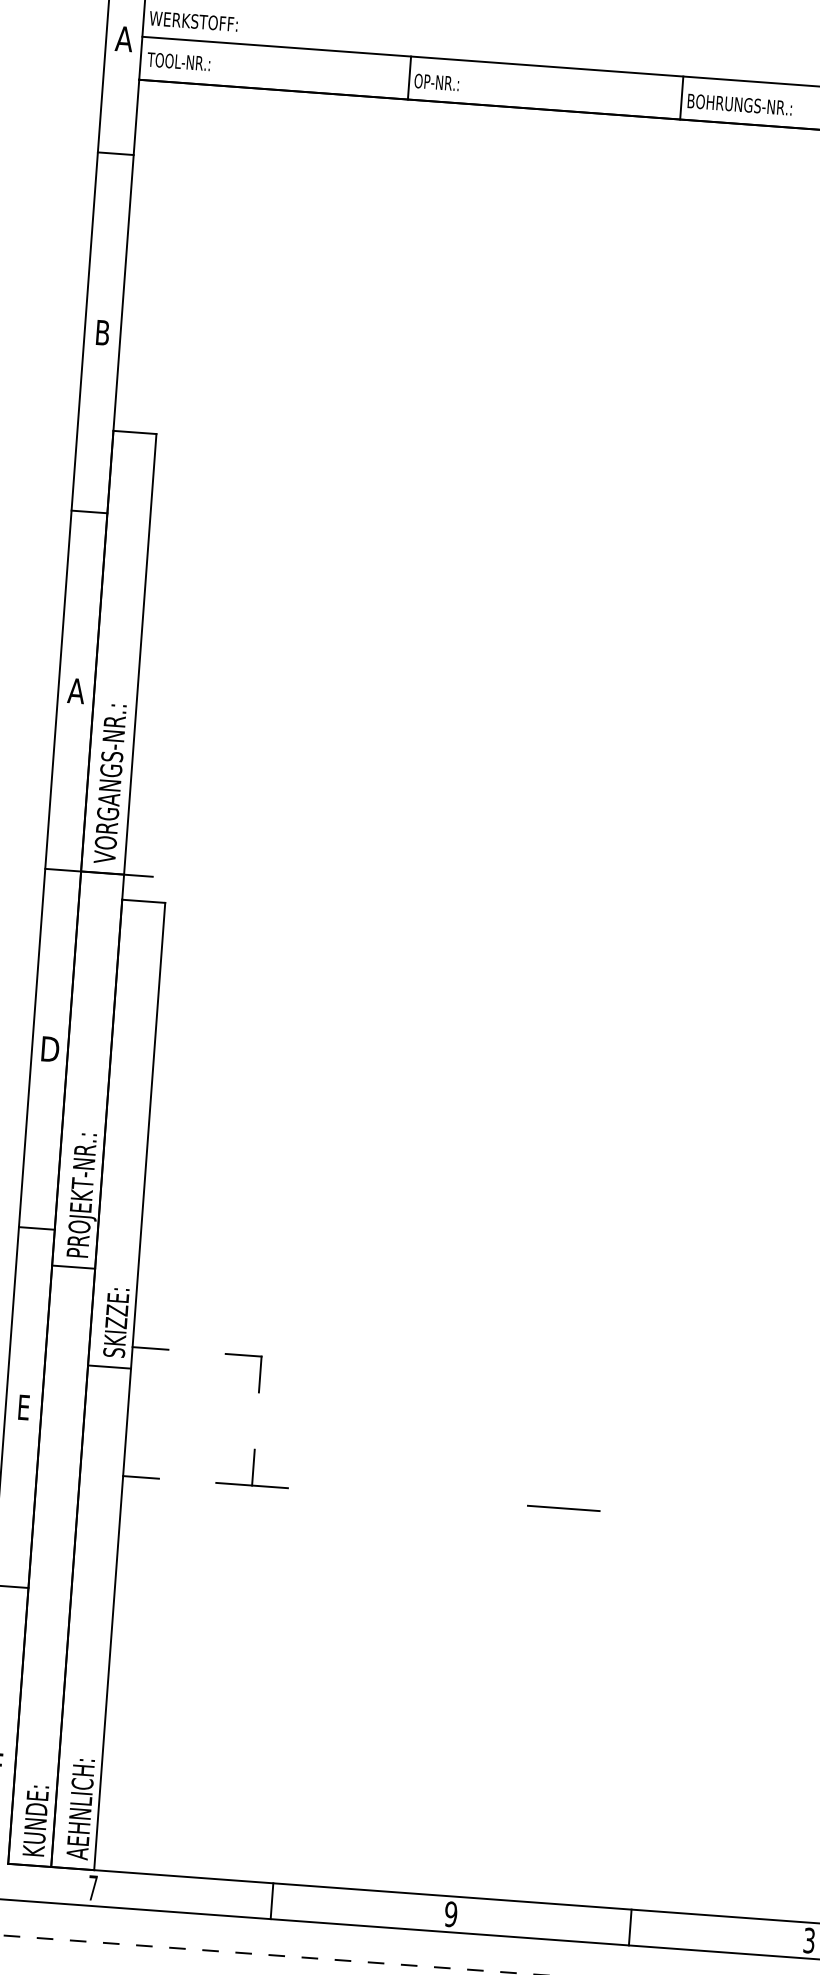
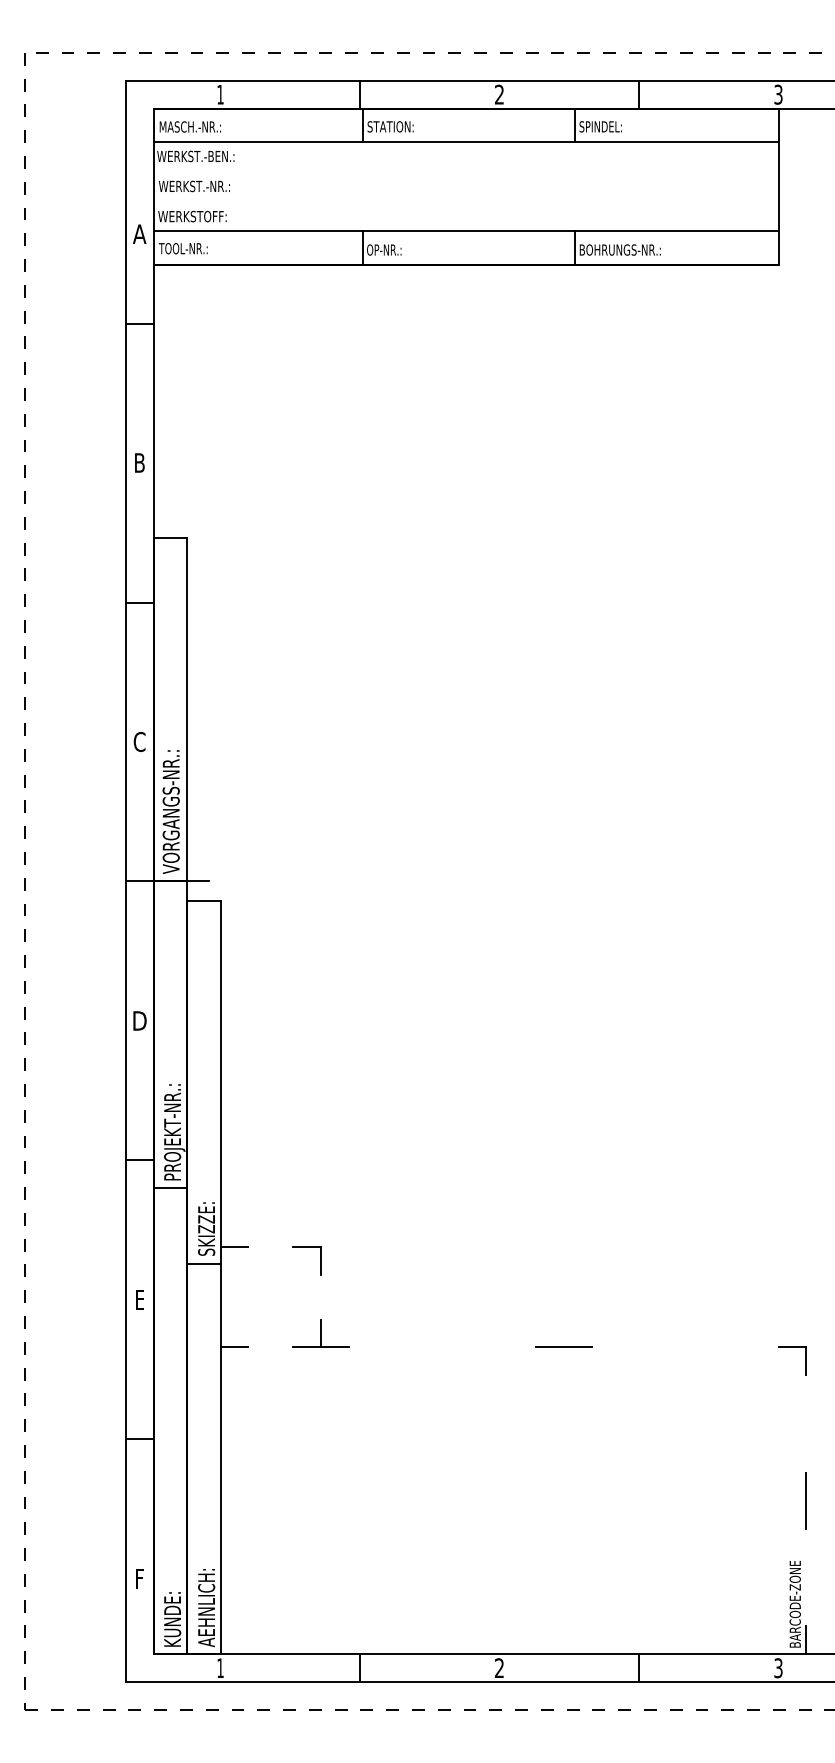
text: (76, 690) -> (139, 741), A -> C
text: (92, 1887) -> (220, 1667), 7 -> 1
text: (451, 1914) -> (499, 1668), 9 -> 2

